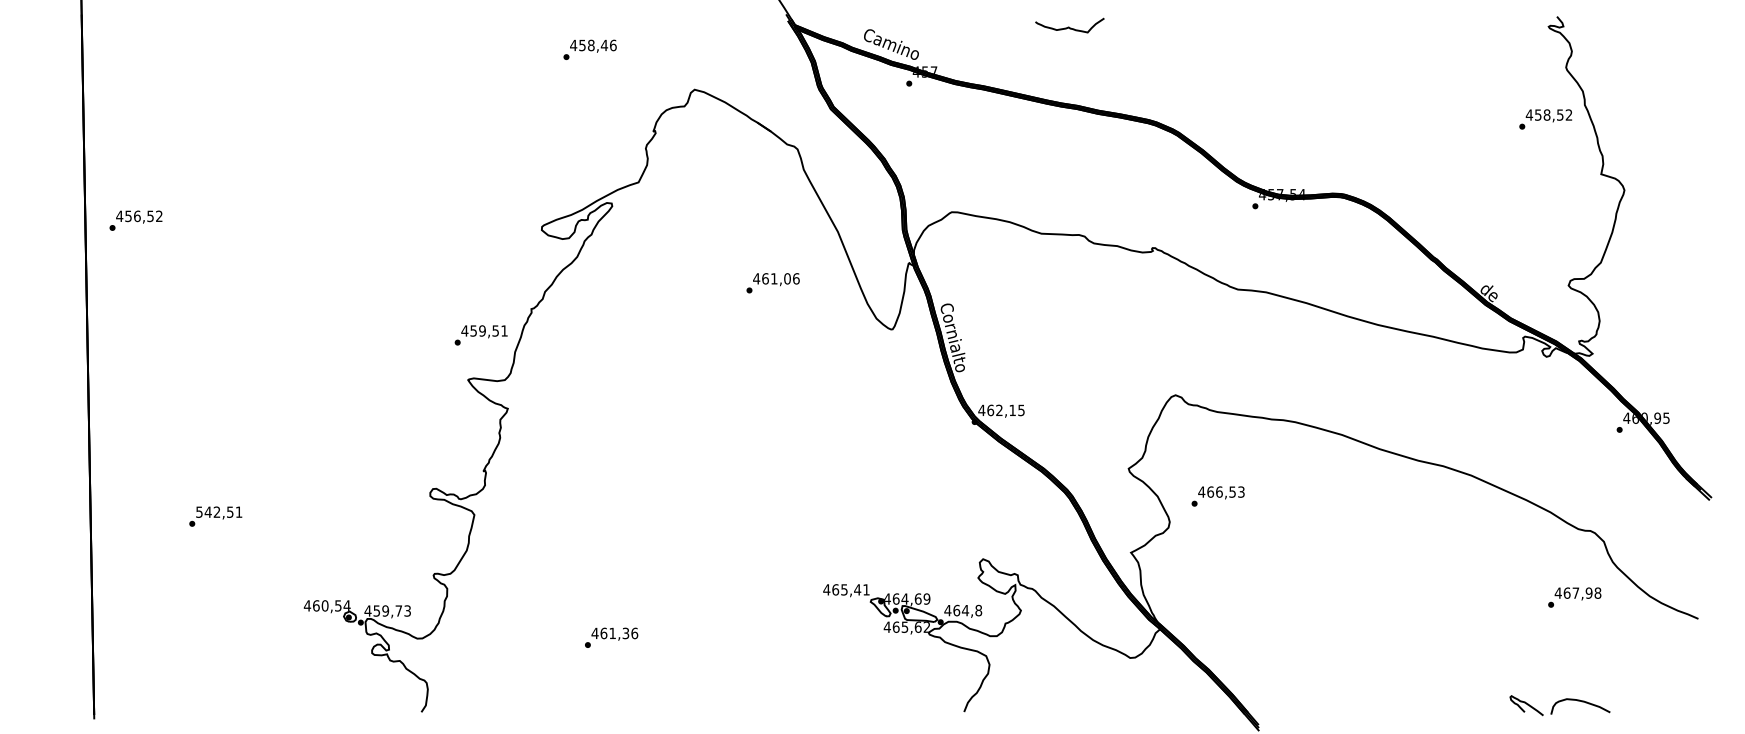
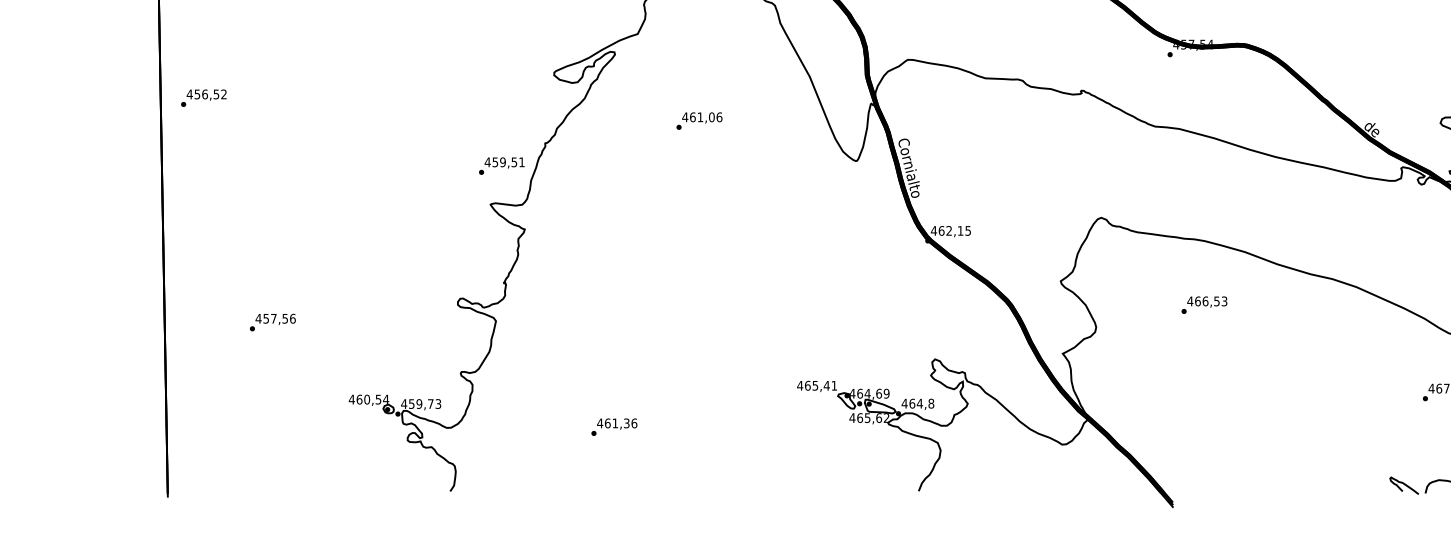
text: (135, 220) -> (203, 98), moved
text: (772, 283) -> (698, 121), moved
text: (1217, 496) -> (1203, 305), moved
text: (218, 511) -> (275, 318), 542,51 -> 457,56

